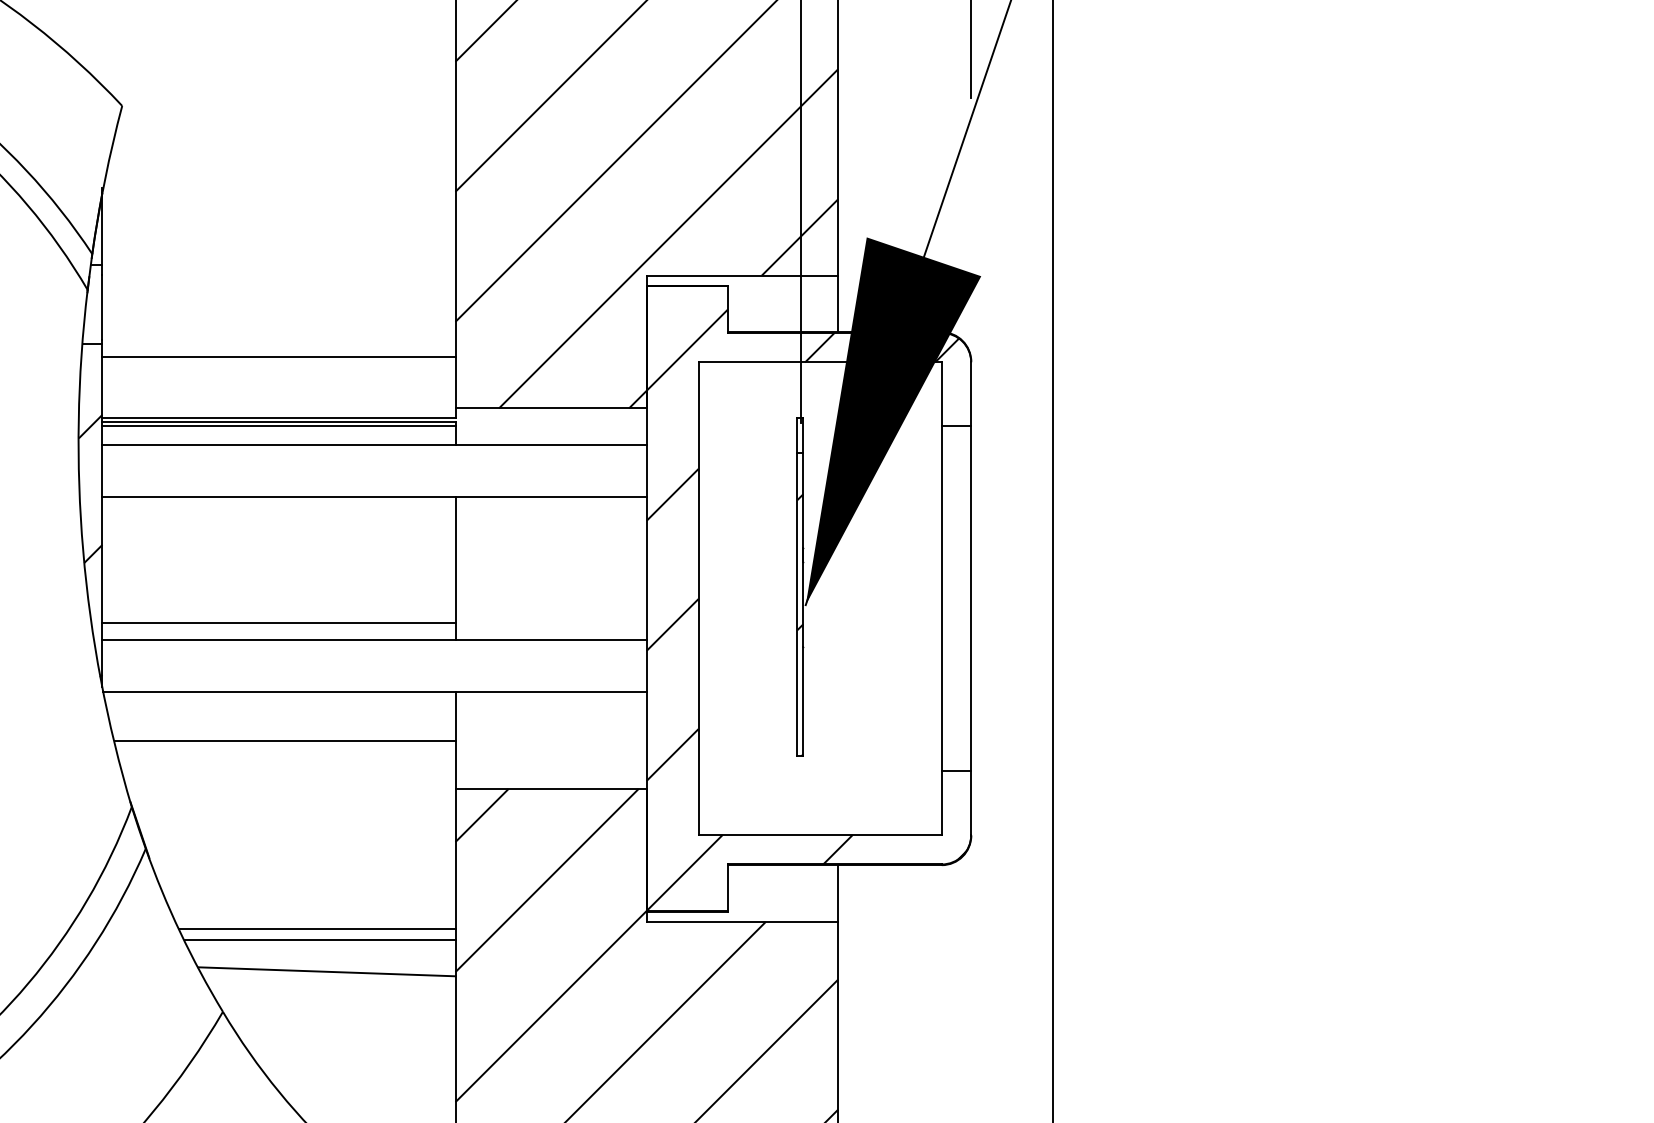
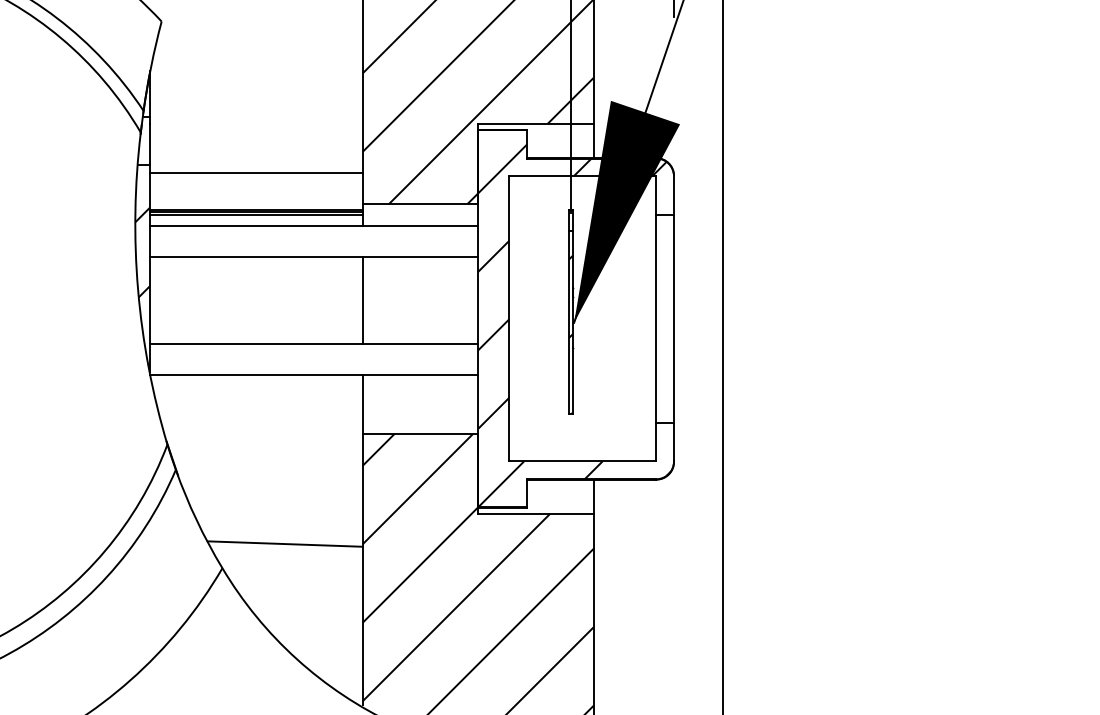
line: (277, 622) -> (255, 333), removed
line: (284, 740) -> (259, 404), removed
line: (317, 929) -> (279, 518), removed
line: (319, 941) -> (280, 525), removed

